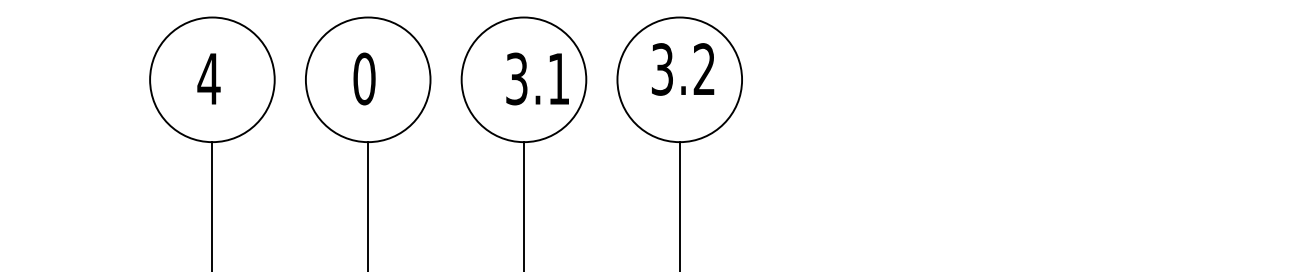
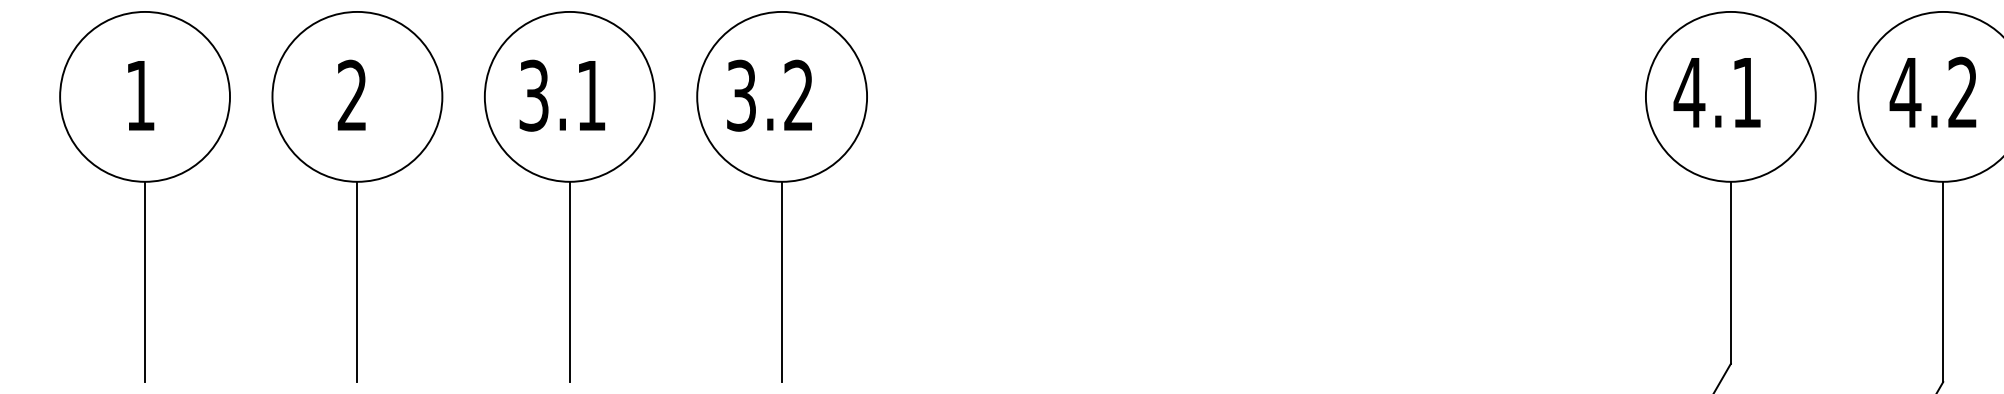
text: (682, 69) -> (769, 95), moved
text: (209, 78) -> (140, 95), 4 -> 1
text: (364, 78) -> (352, 95), 0 -> 2
text: (537, 78) -> (562, 95), moved

